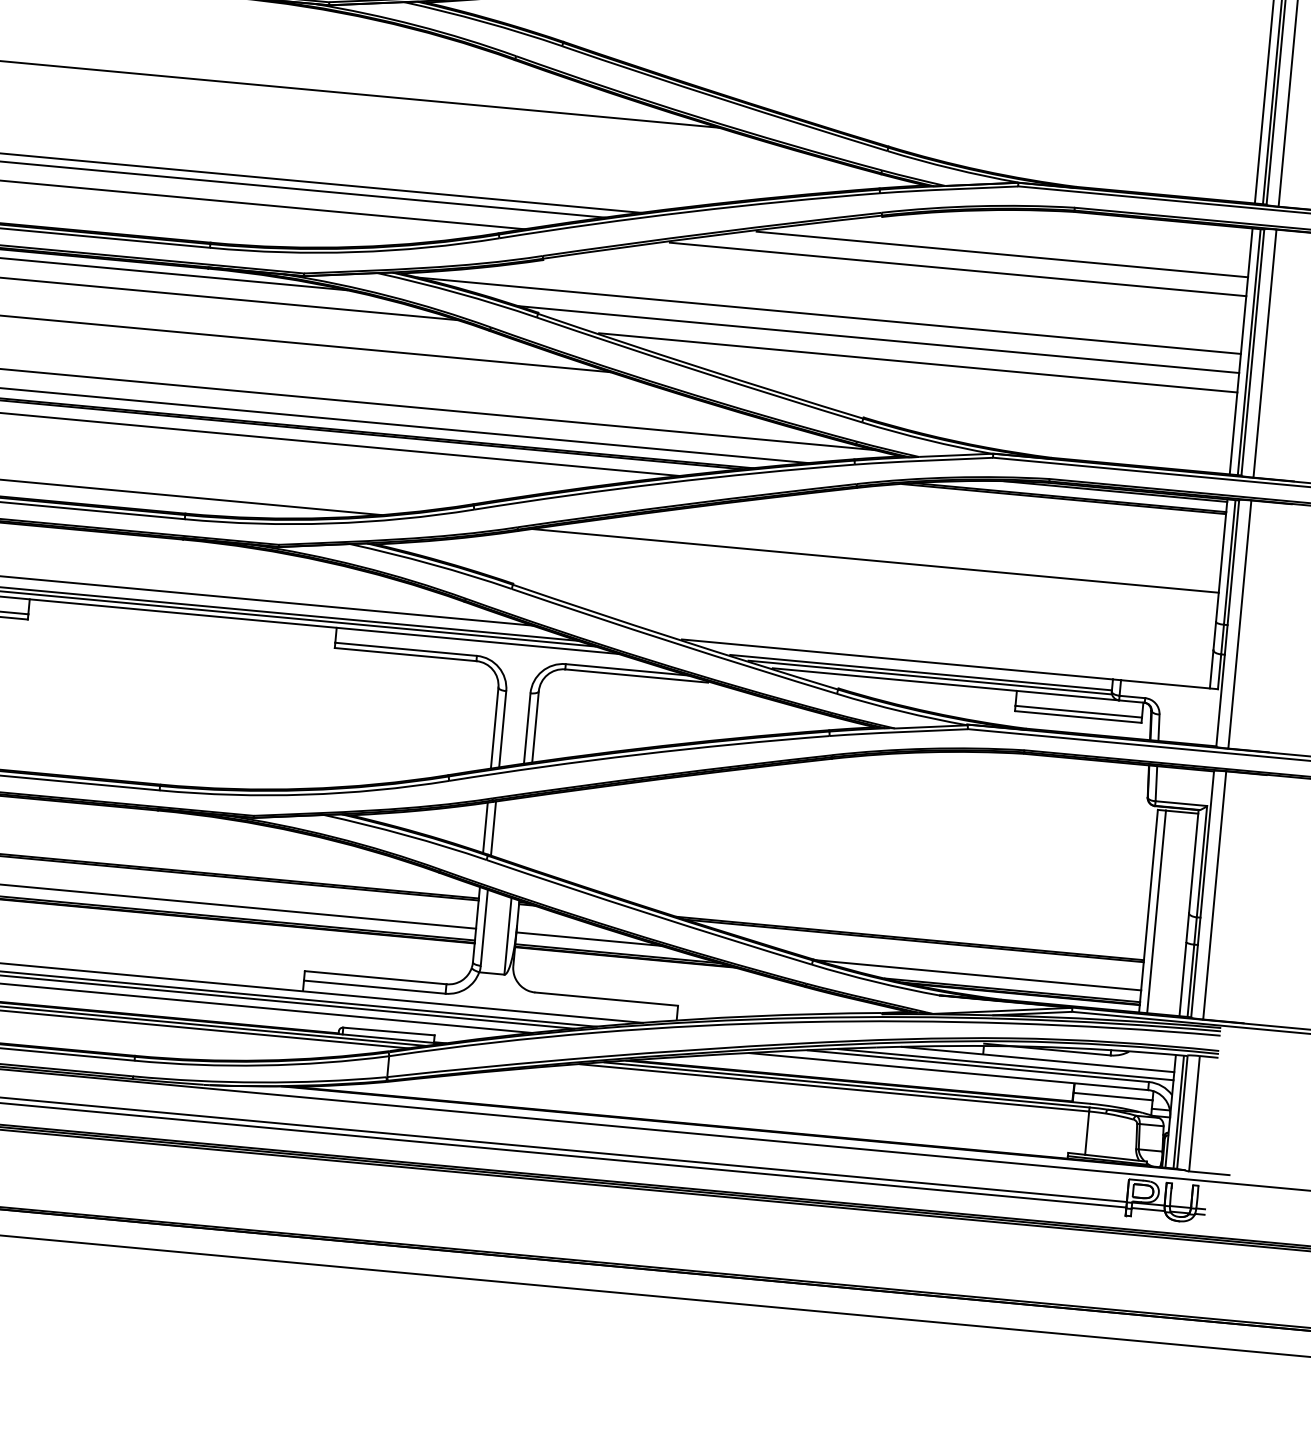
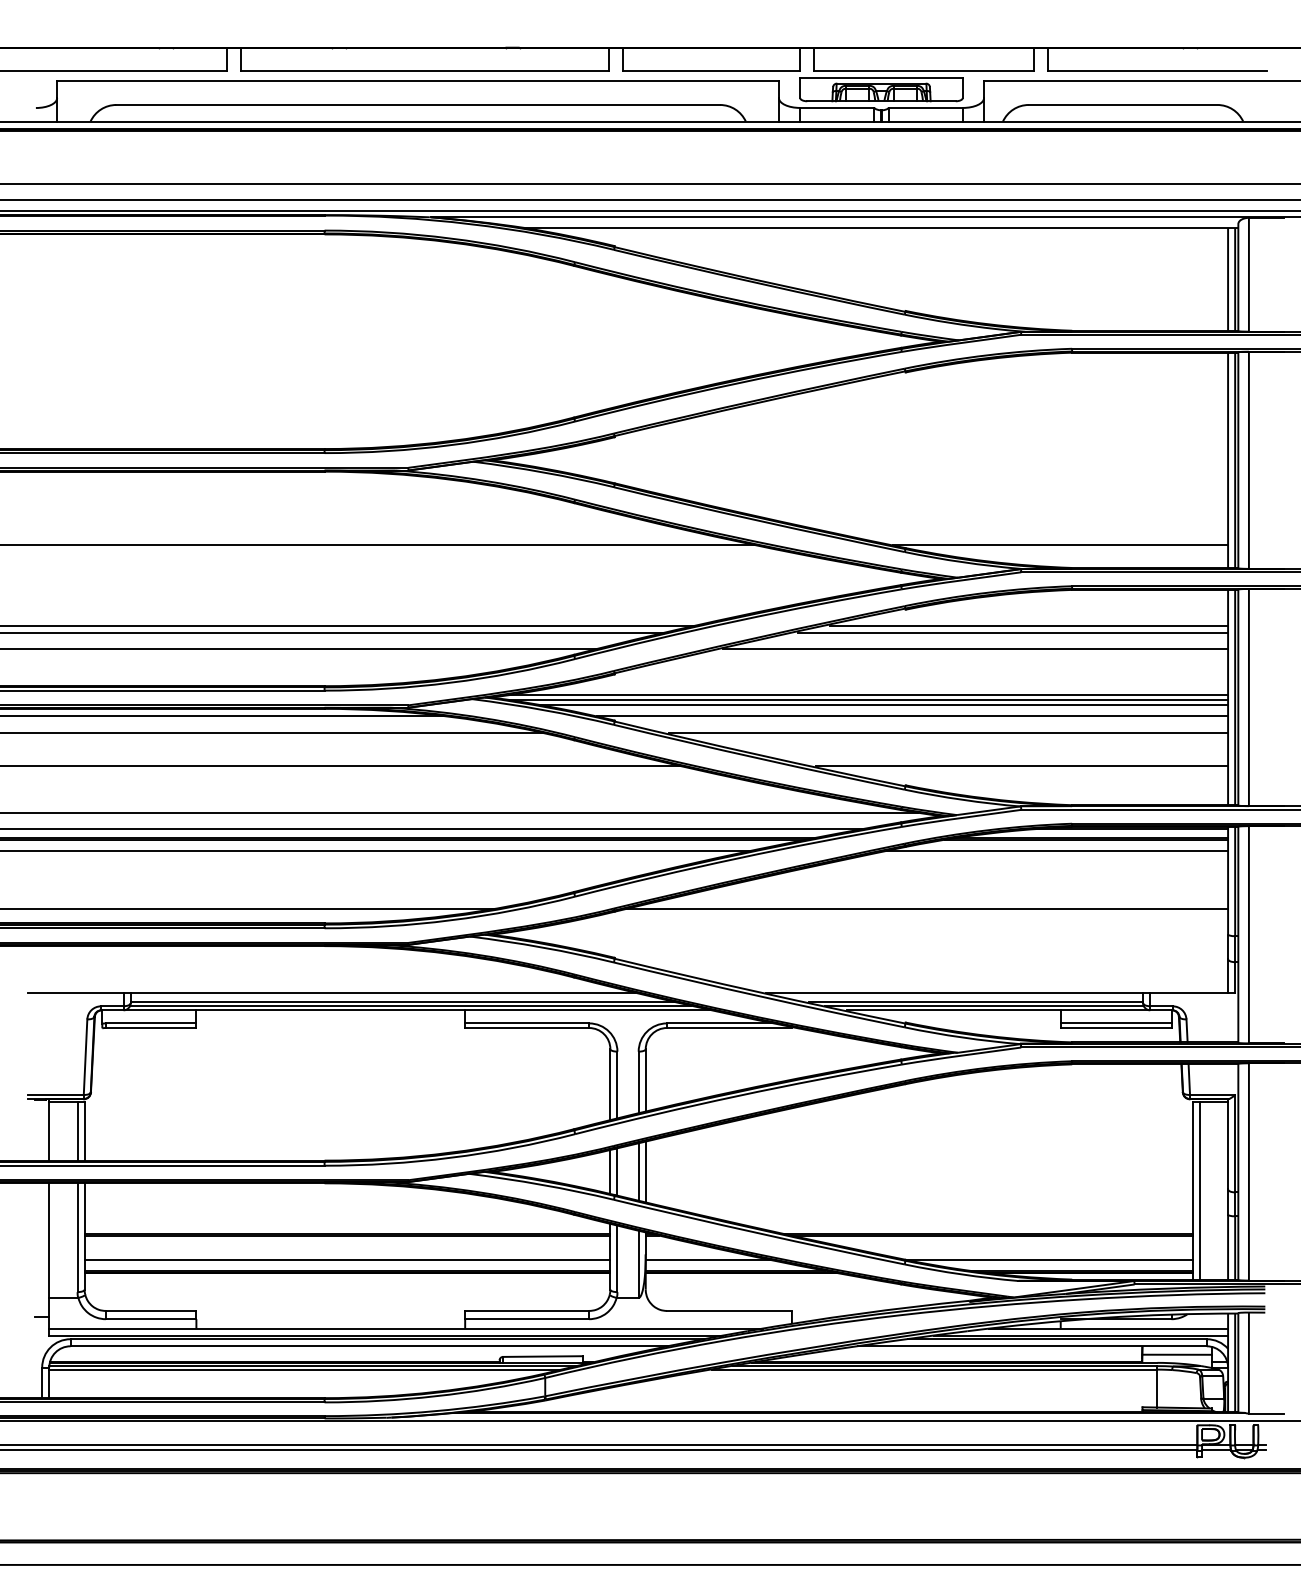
line: (1065, 160) -> (1060, 545), added
line: (1022, 248) -> (1029, 625), added
line: (830, 309) -> (868, 694), added
line: (846, 322) -> (883, 704), added
line: (997, 408) -> (1021, 766), added
line: (1030, 508) -> (1057, 850), added
line: (517, 830) -> (638, 1171), added
line: (525, 830) -> (645, 1171), added

